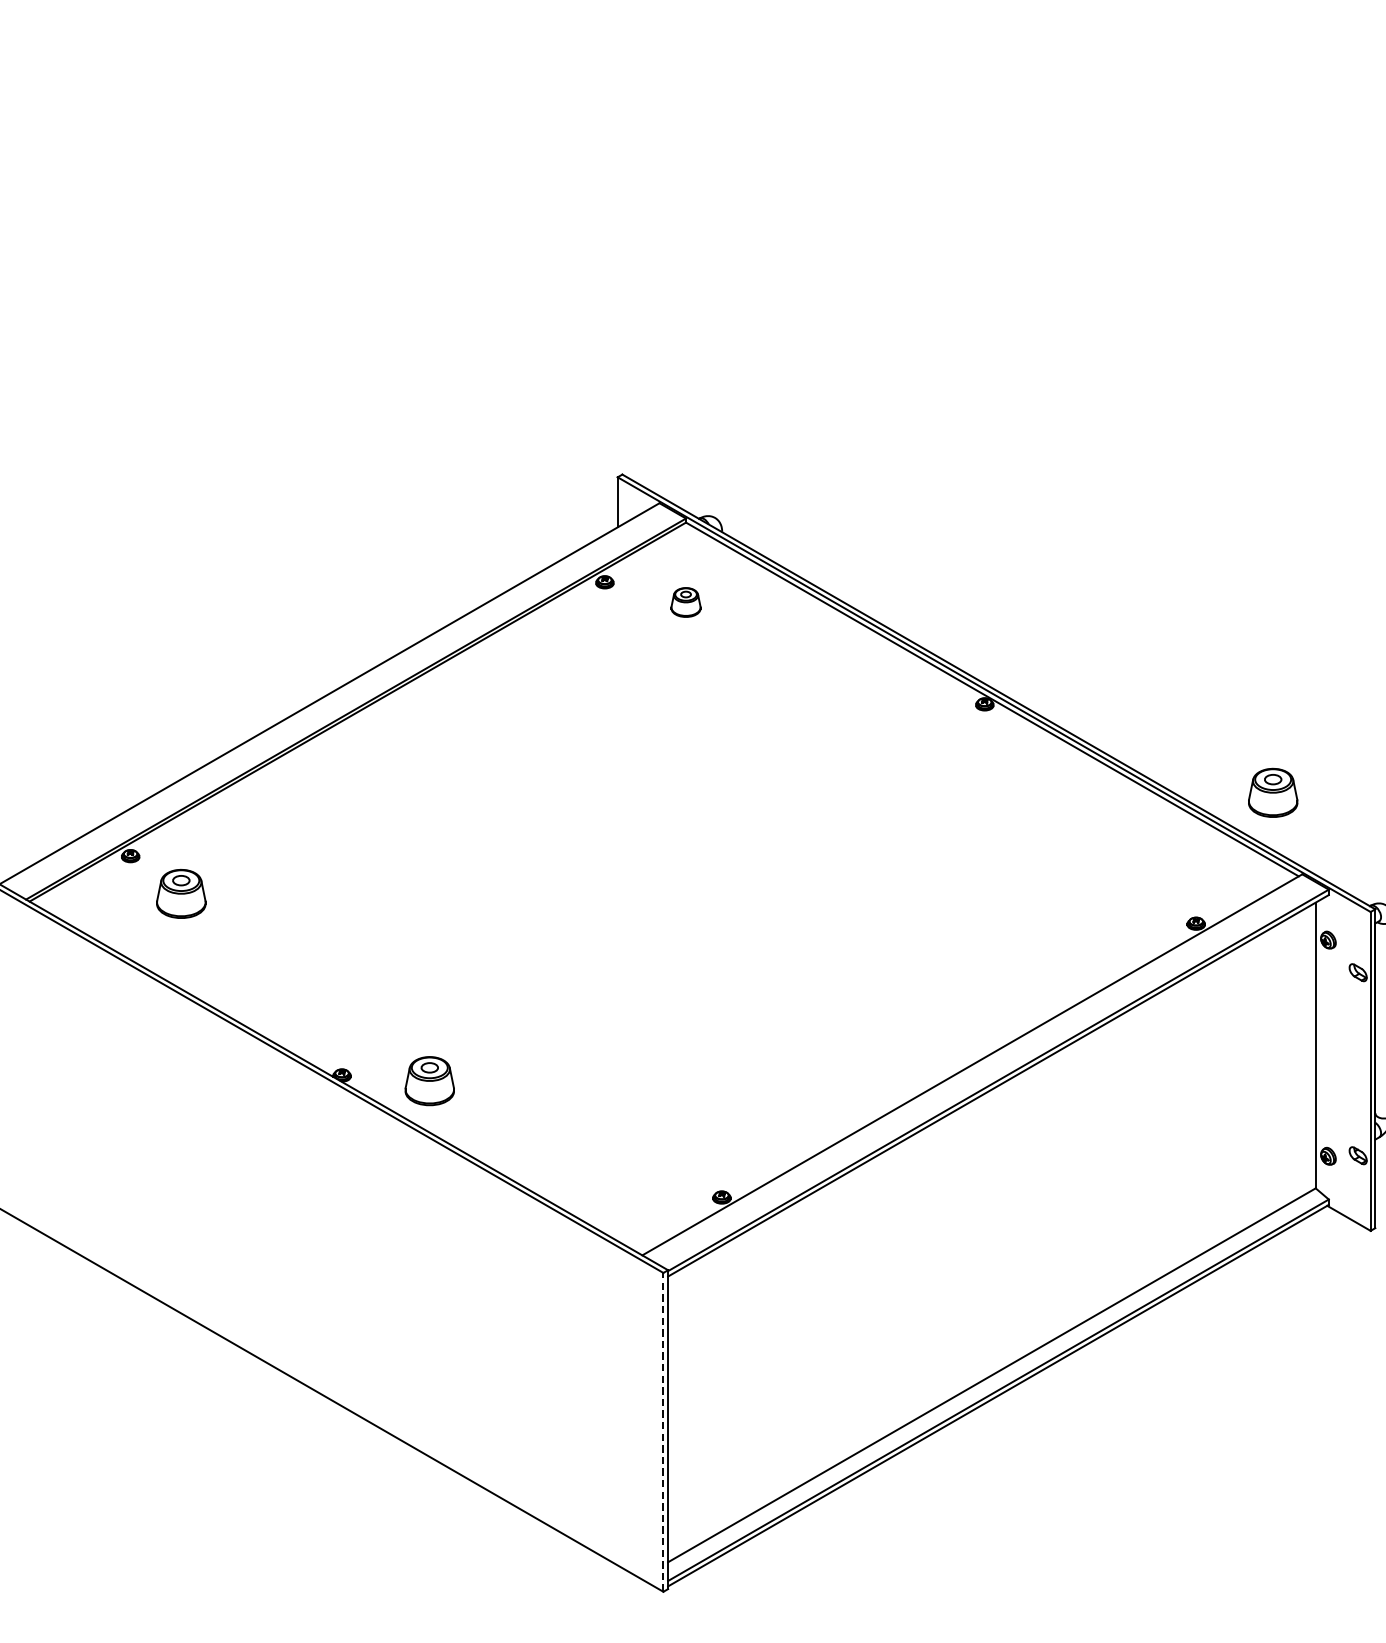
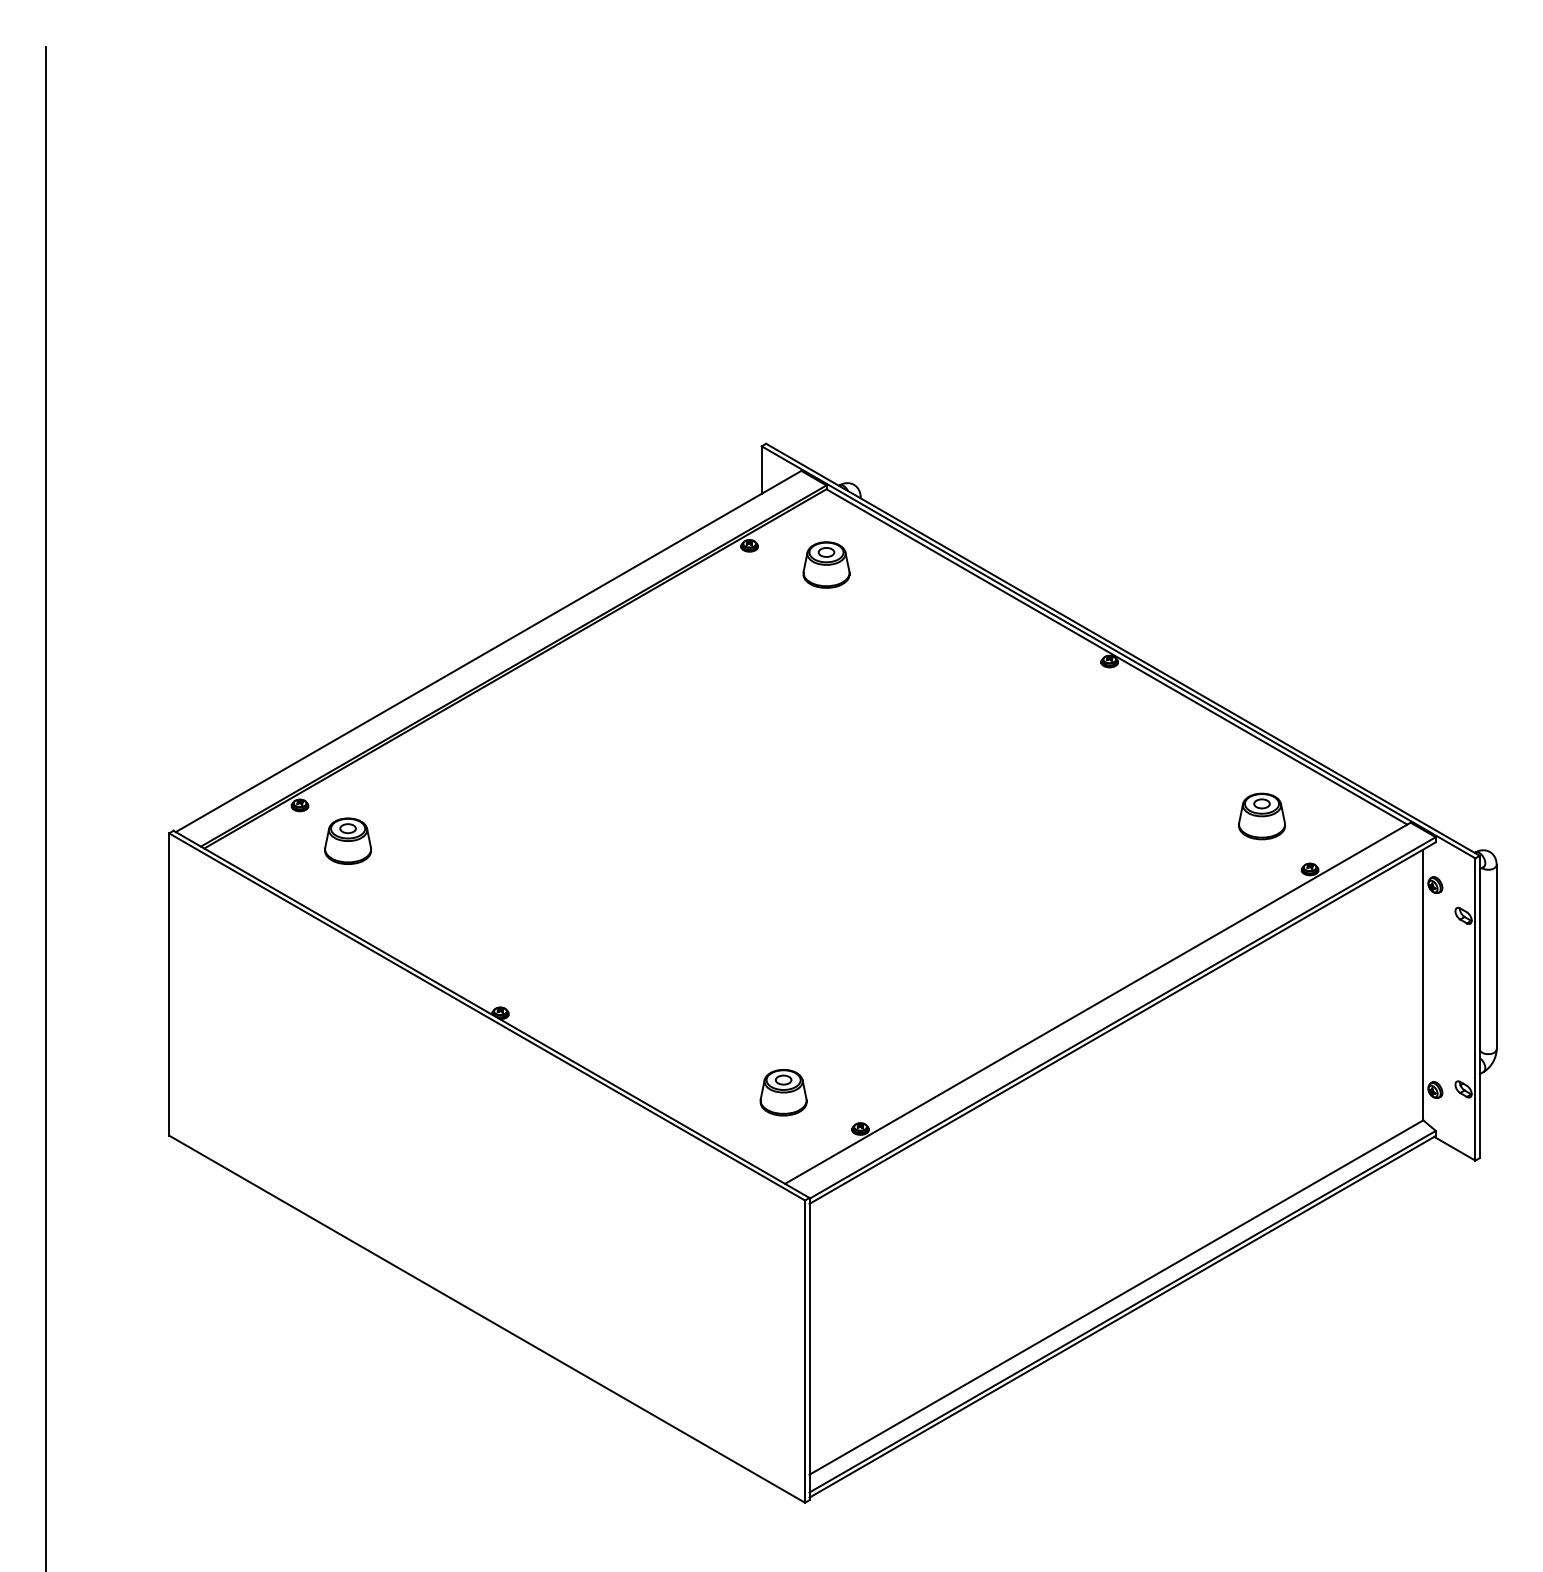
part: (686, 601) -> (826, 564), size x1.67
part: (1272, 792) -> (1261, 816), moved
part: (429, 1080) -> (783, 1092), moved
line: (663, 1432) -> (805, 1351), dashed -> solid

